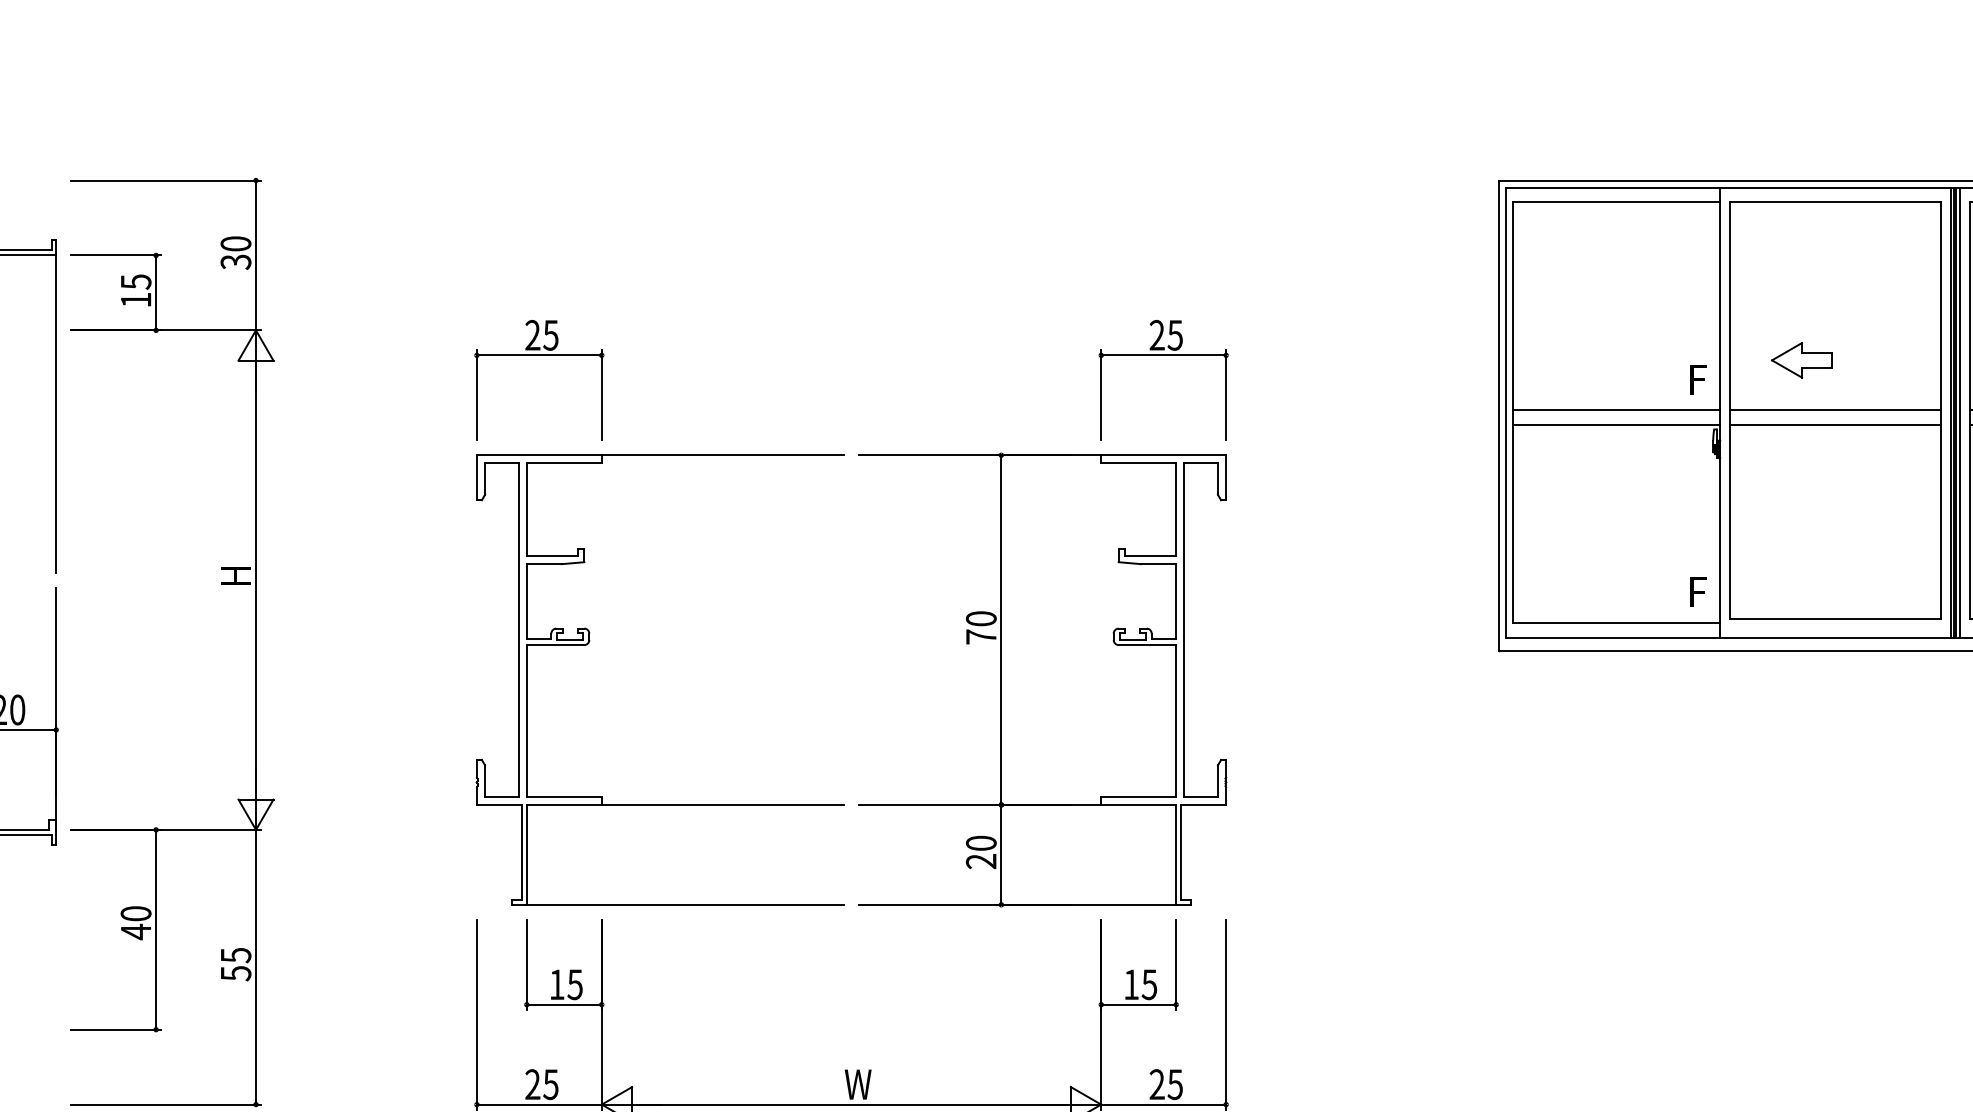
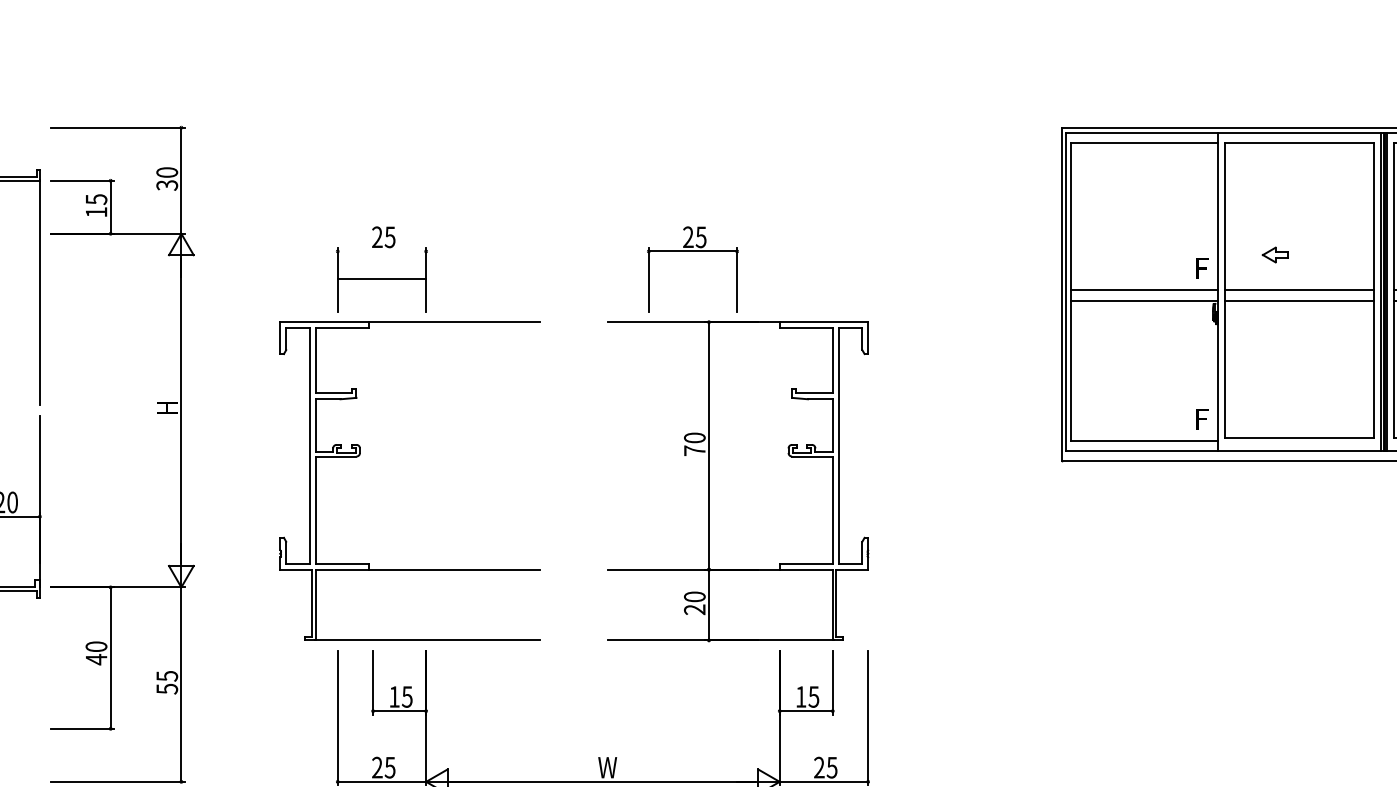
line: (538, 355) -> (381, 279), moved
part: (1163, 355) -> (692, 251), moved
part: (1801, 360) -> (1275, 255), size x0.6
part: (589, 643) -> (360, 455), moved

